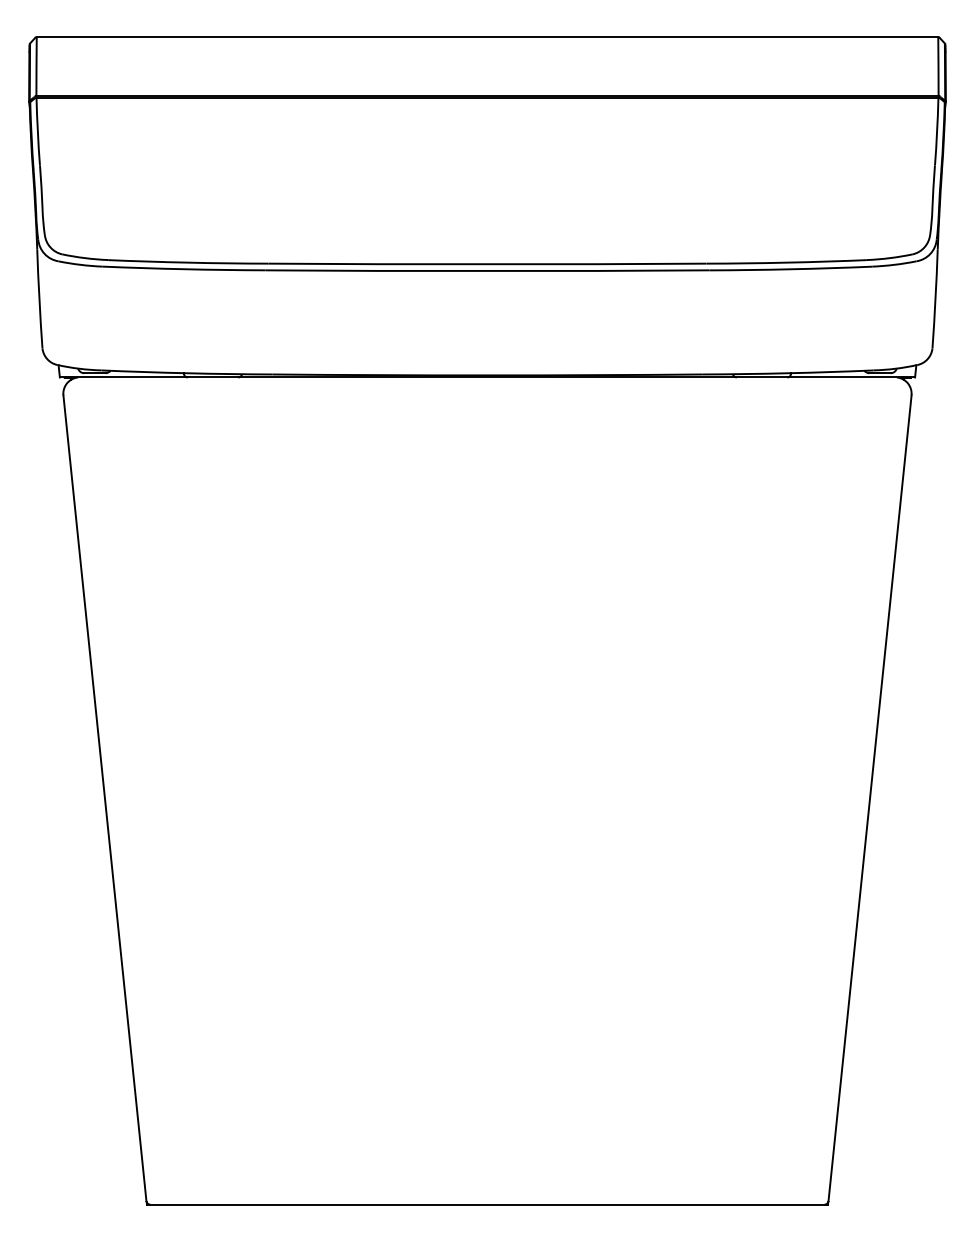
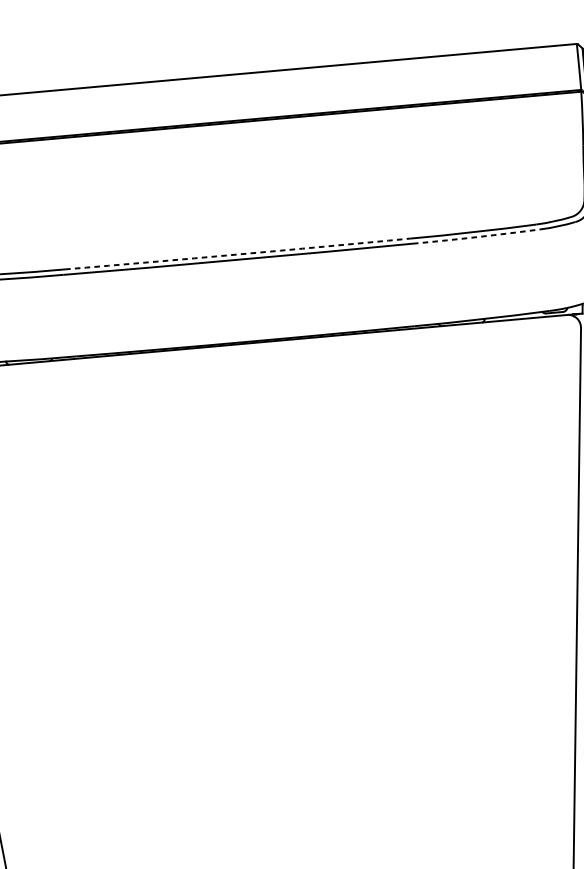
arc: (487, 264) -> (237, 254), solid -> dashed
arc: (790, 269) -> (476, 237), solid -> dashed

